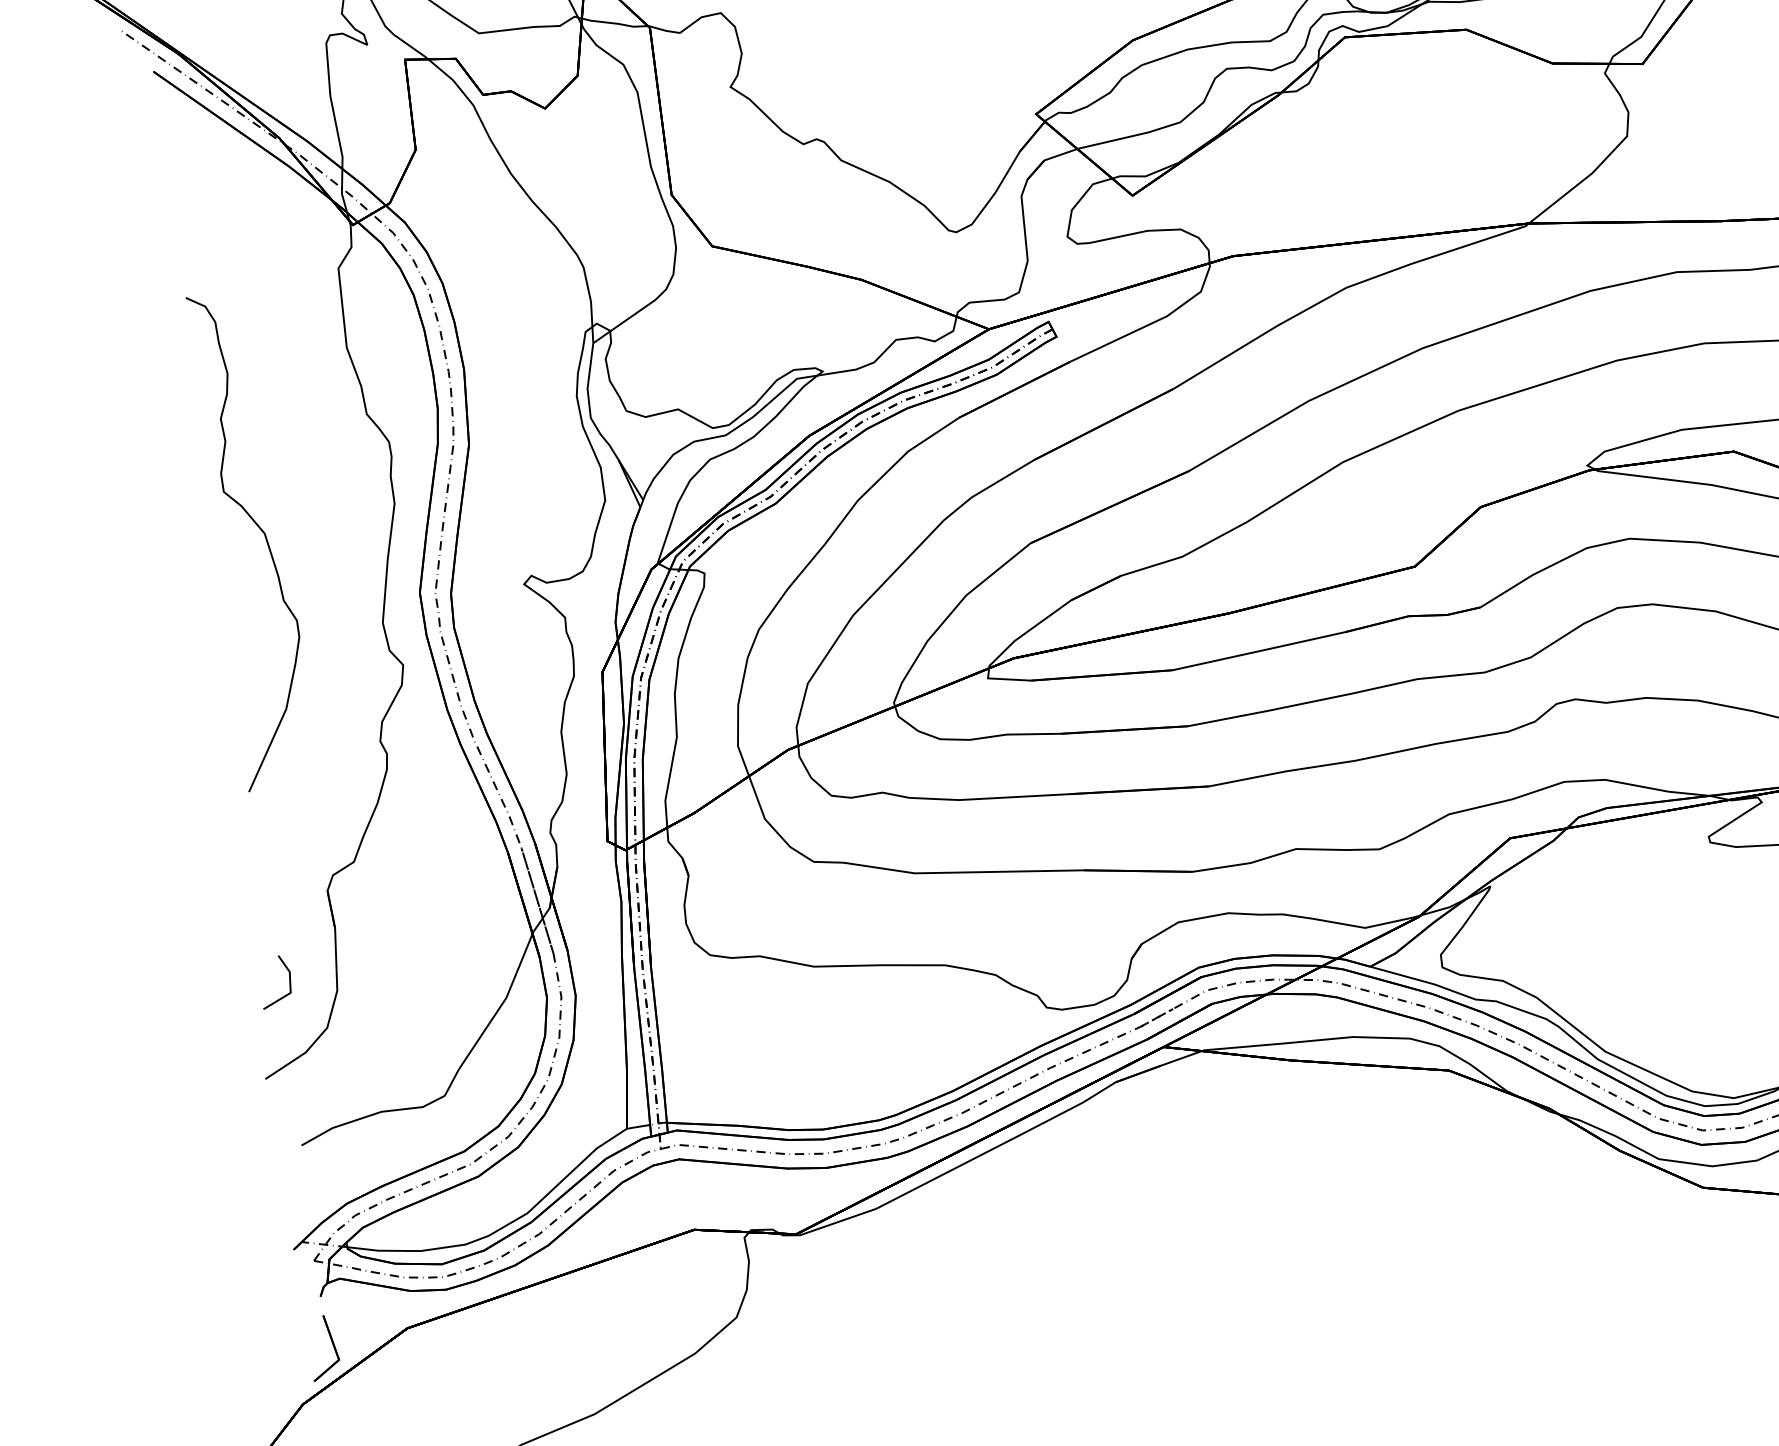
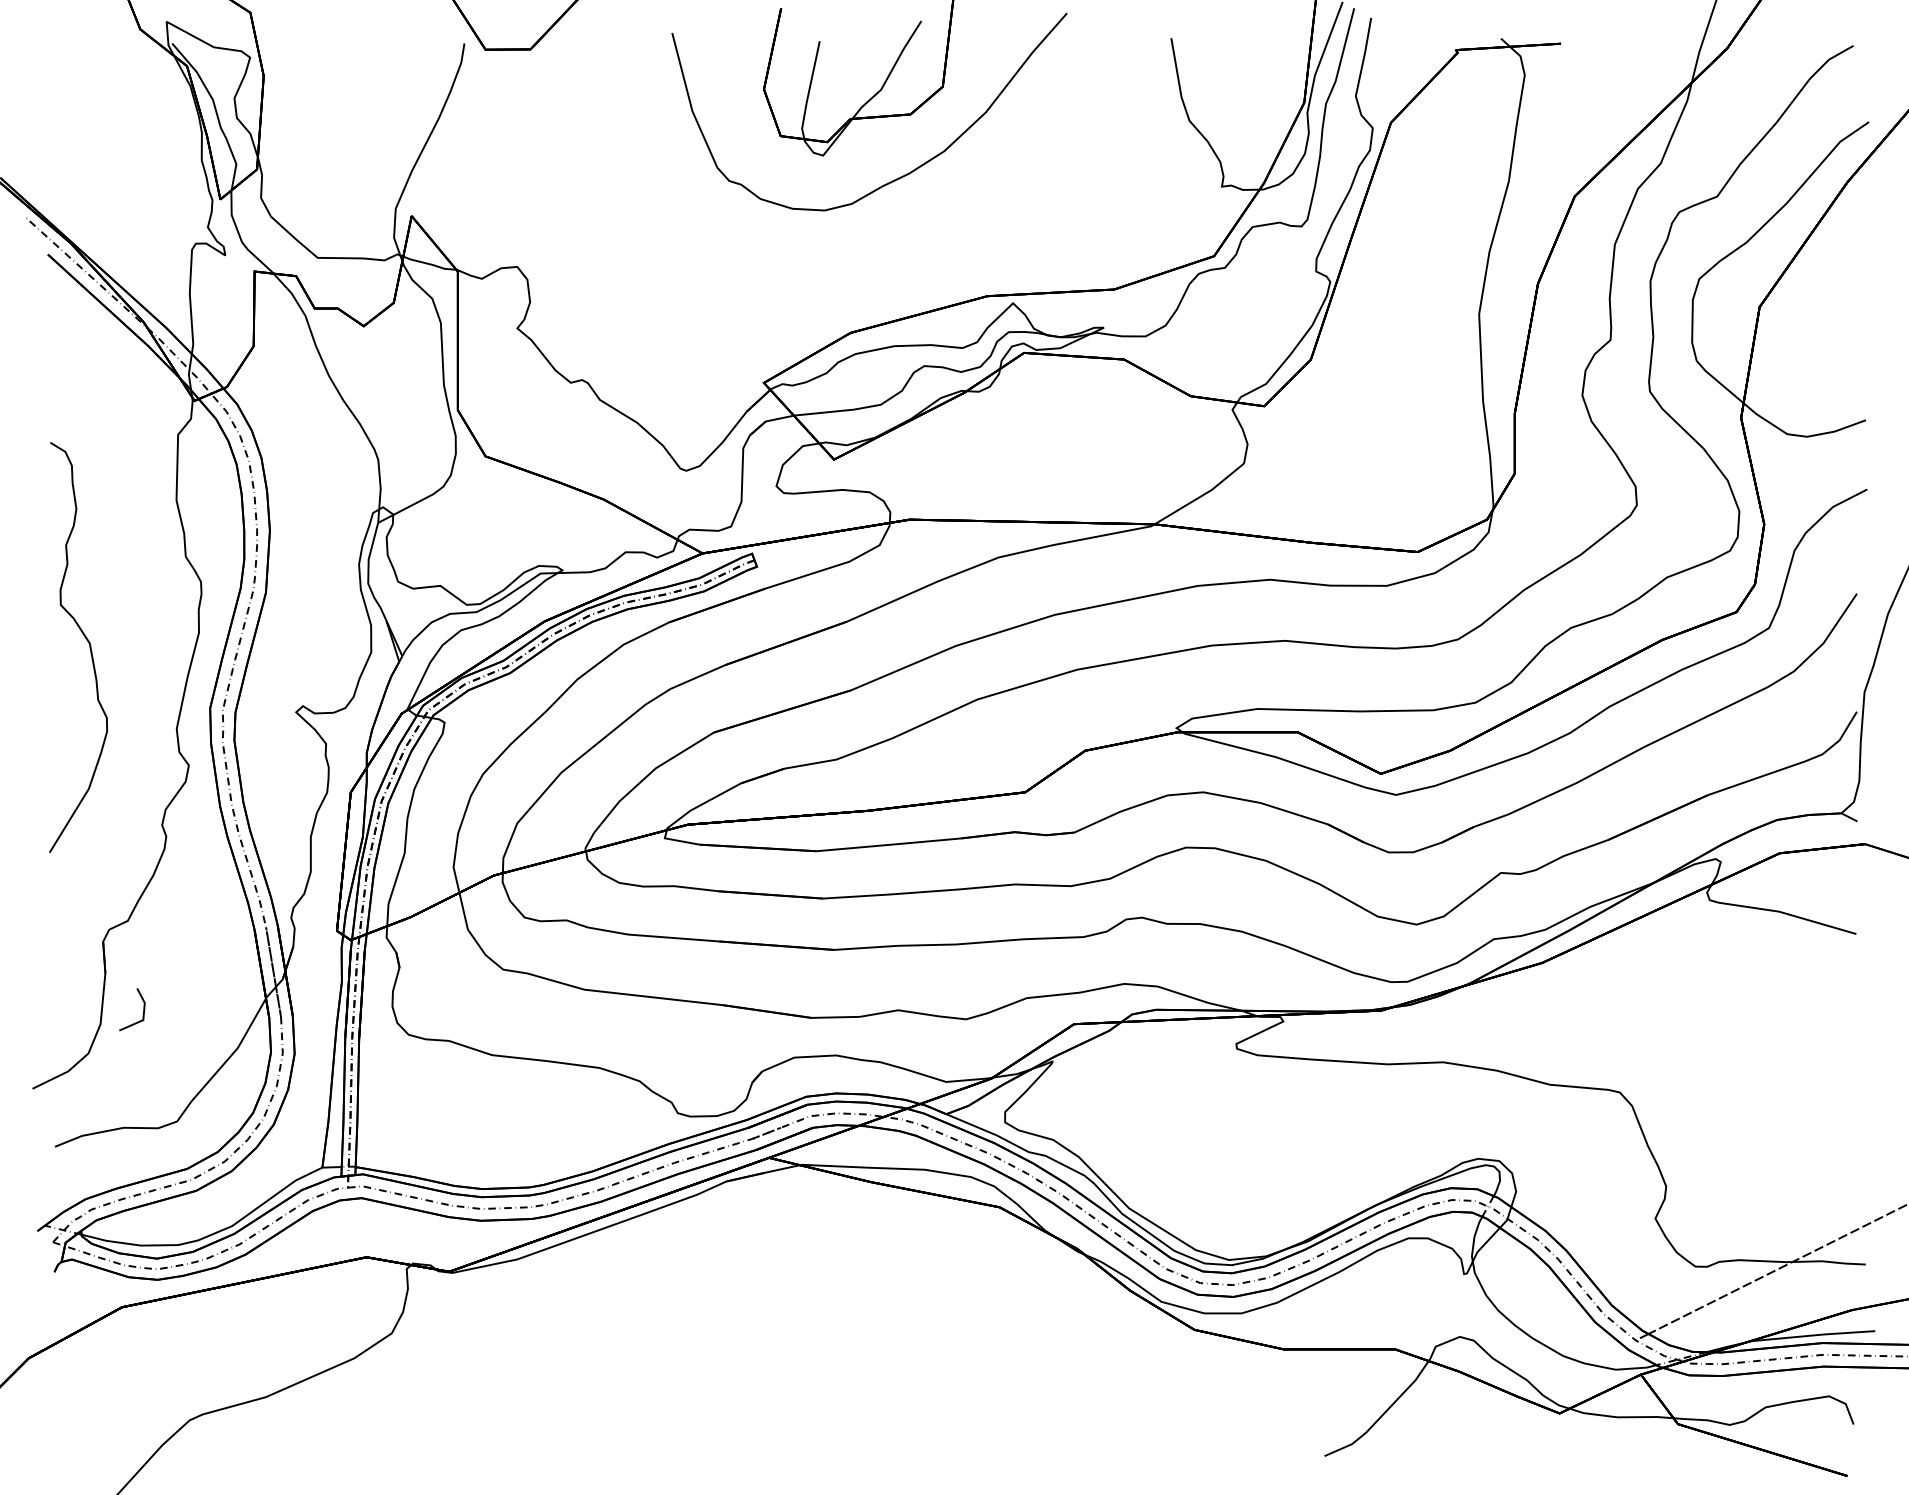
line: (289, 980) -> (143, 1009), moved
part: (331, 1343) -> (58, 1311), removed

